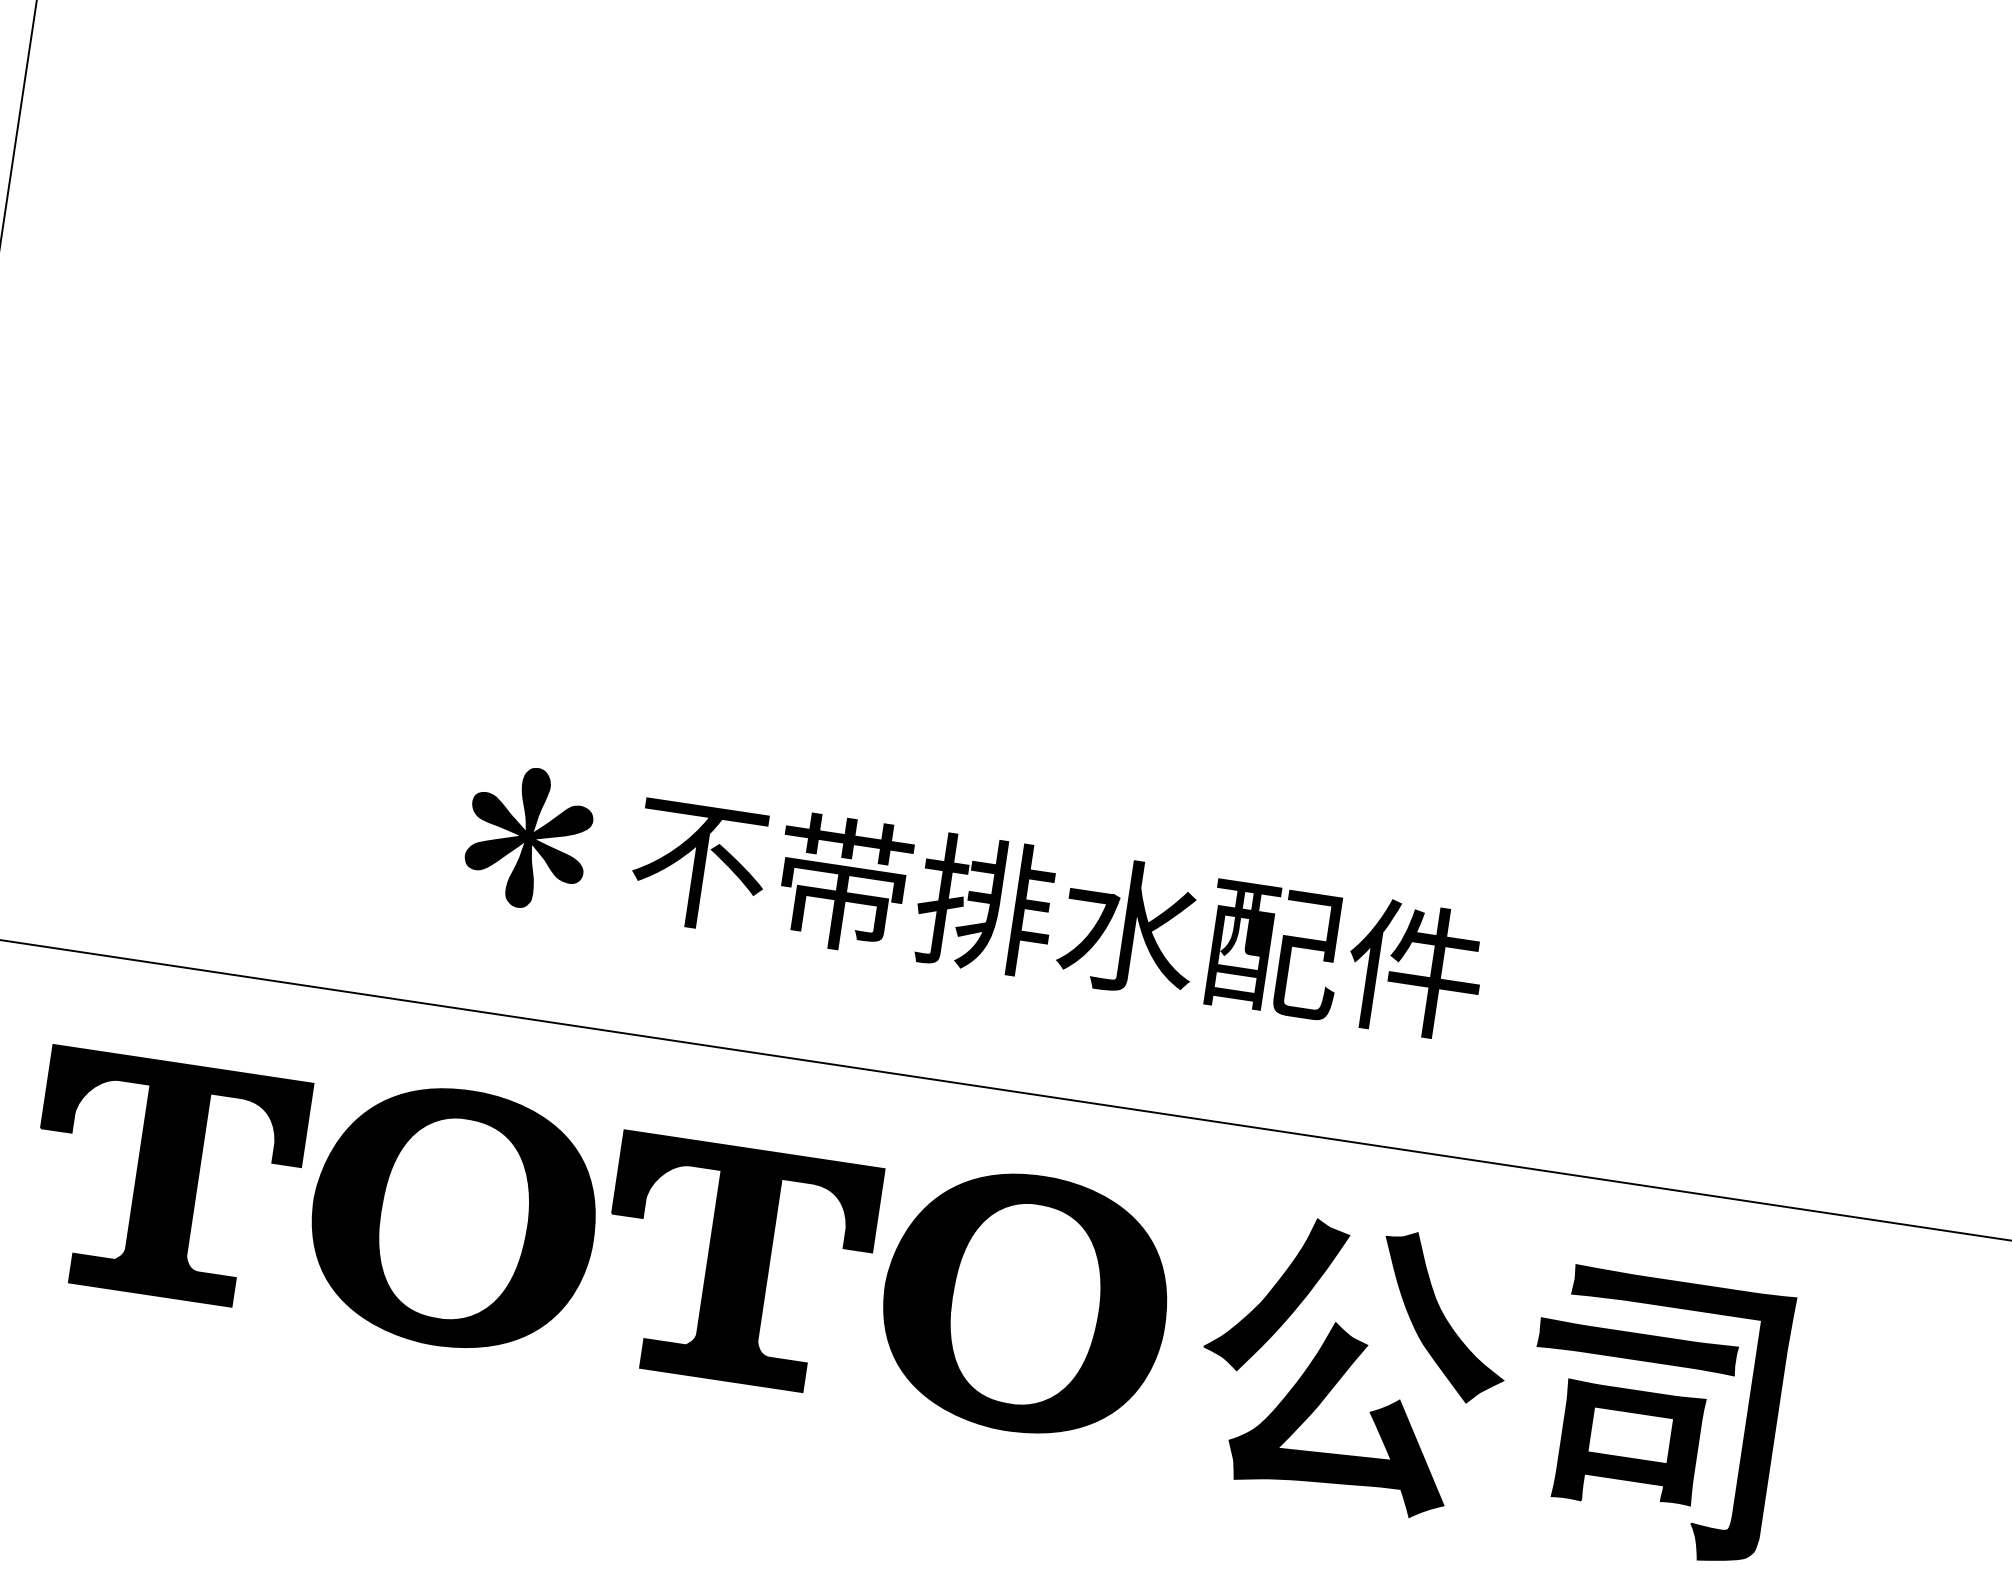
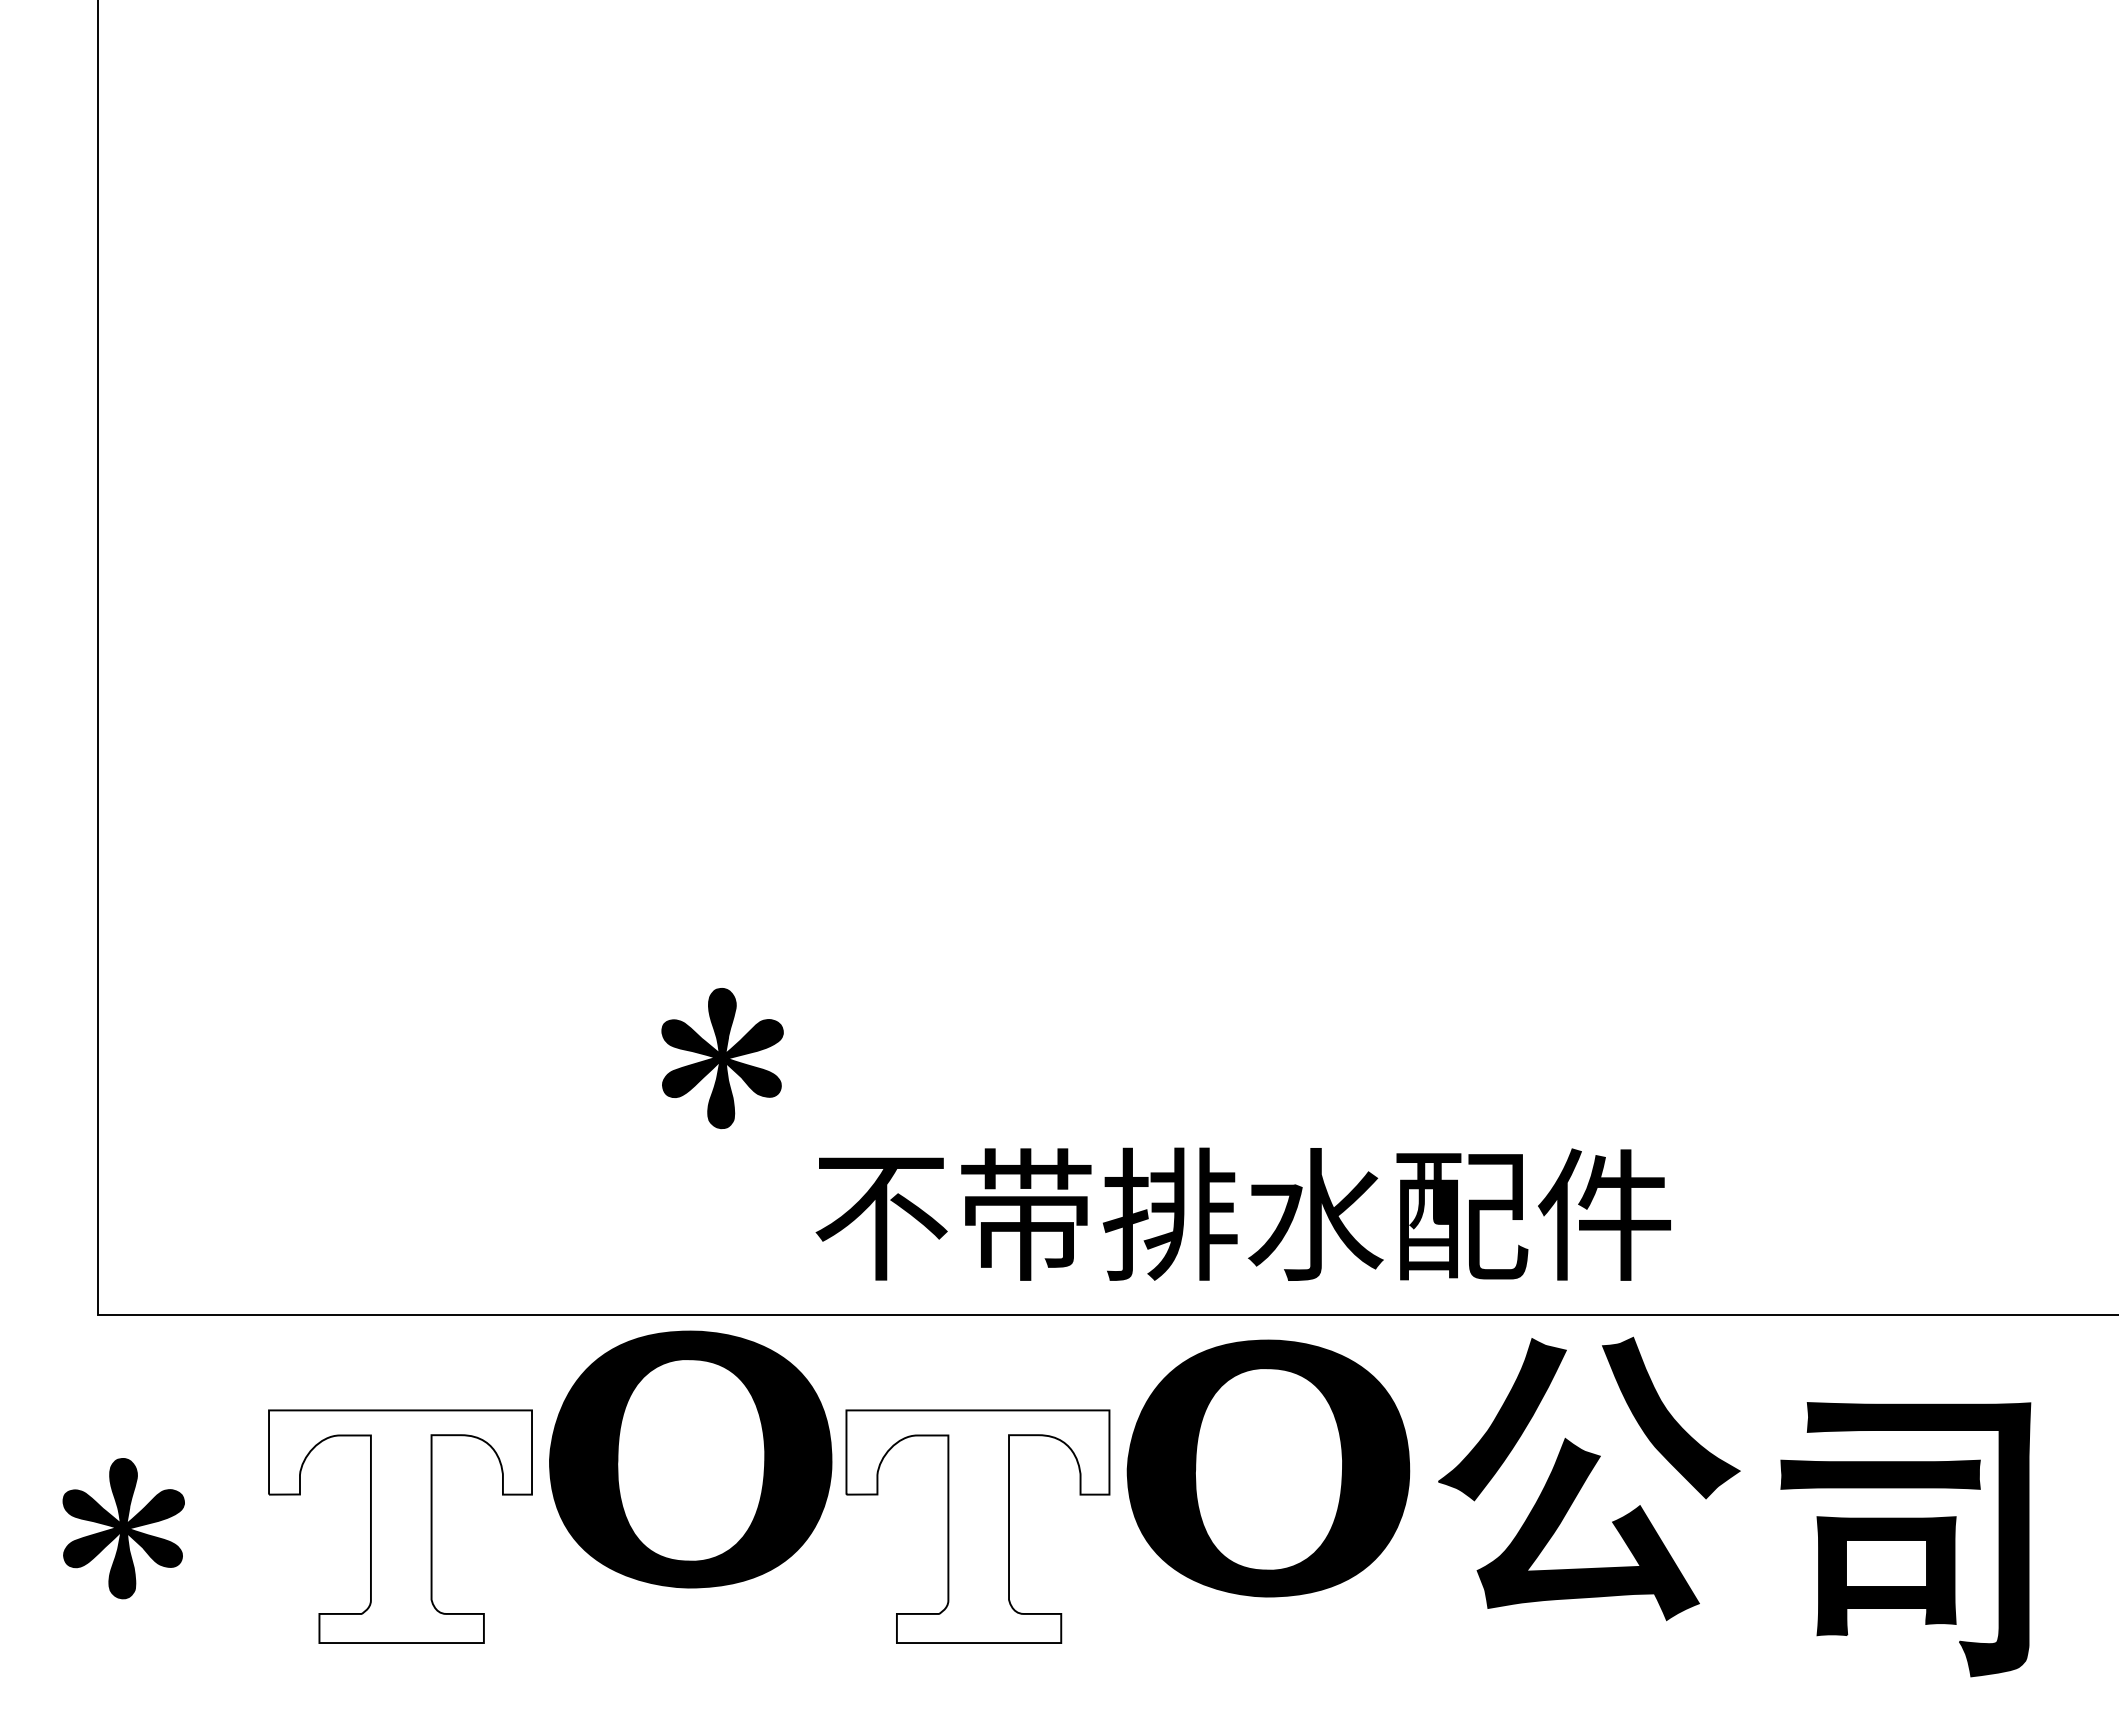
part: (528, 838) -> (722, 1058), moved
text: (1057, 914) -> (1242, 1213), moved
fill: (166, 1179) -> (400, 1526), removed
part: (453, 1218) -> (690, 1459), moved
fill: (736, 1264) -> (977, 1526), removed
part: (1025, 1303) -> (1268, 1468), moved
part: (1353, 1365) -> (1589, 1478), moved

